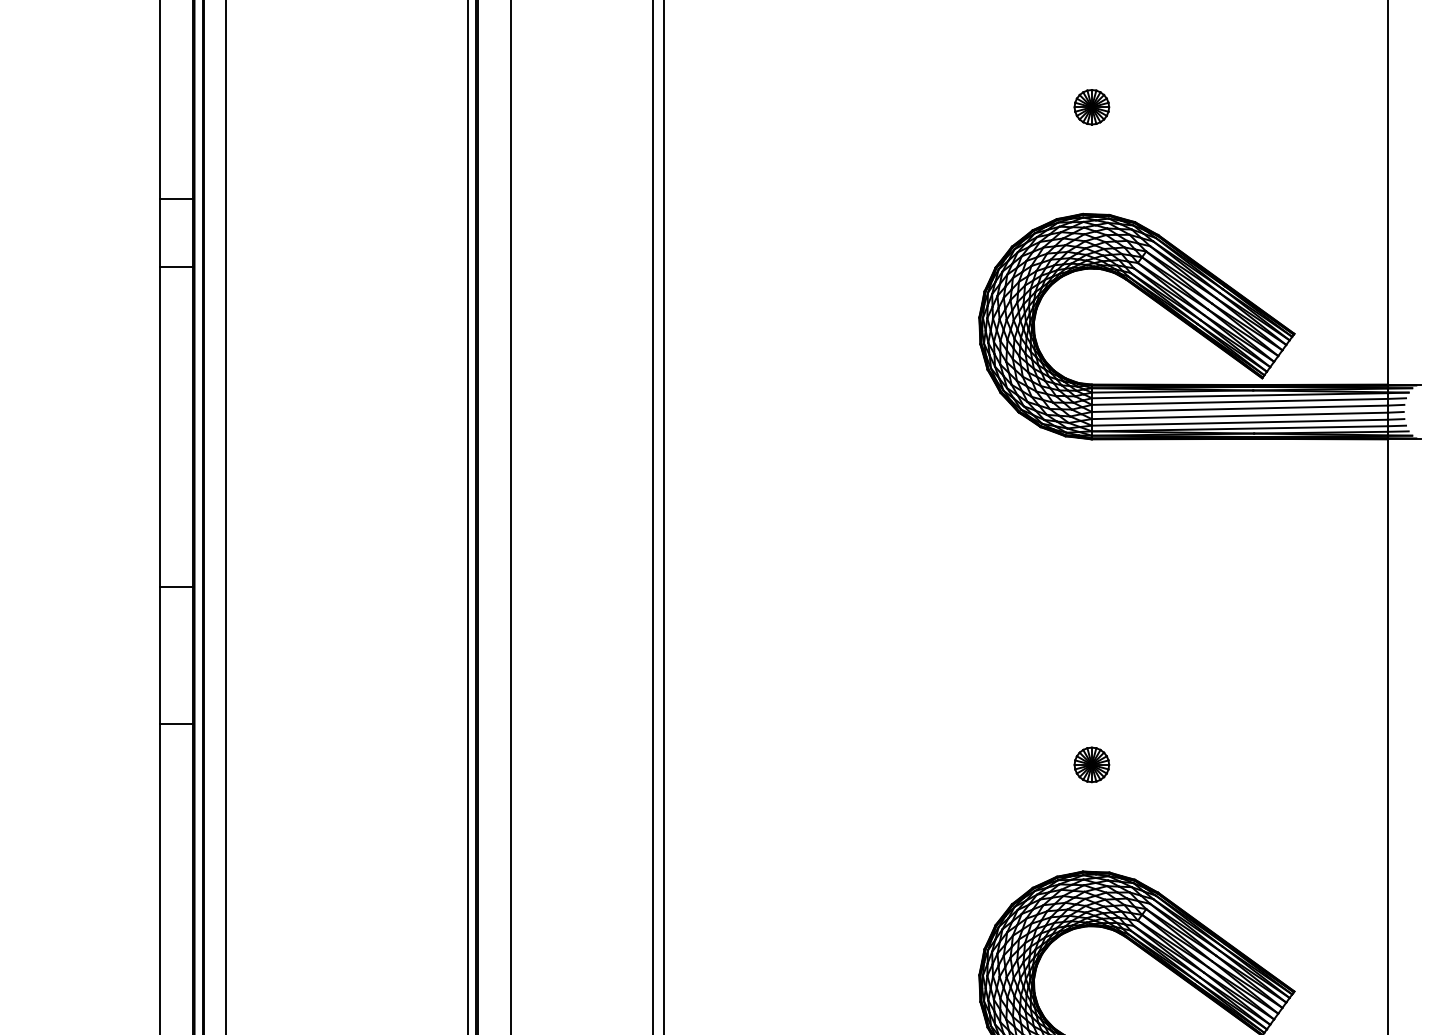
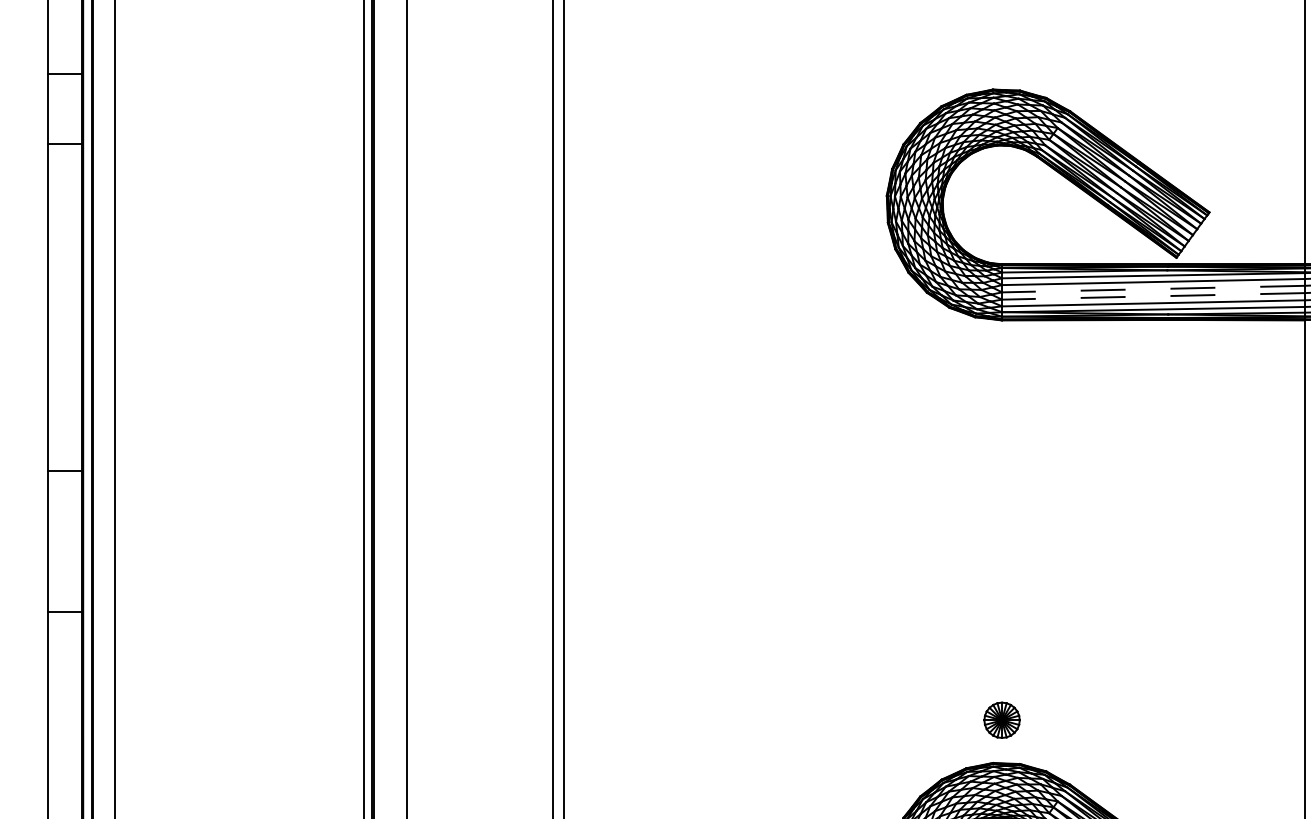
line: (1239, 408) -> (1153, 288), solid -> dashed
line: (1239, 415) -> (1153, 295), solid -> dashed
part: (1091, 764) -> (1001, 719), moved

